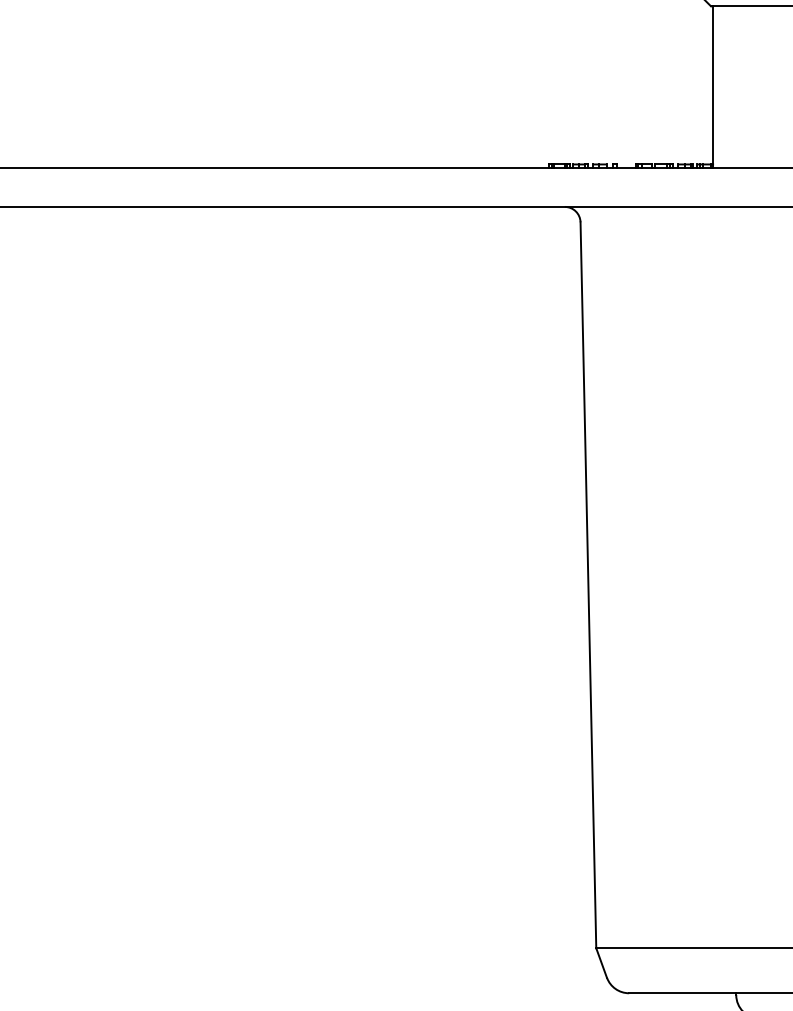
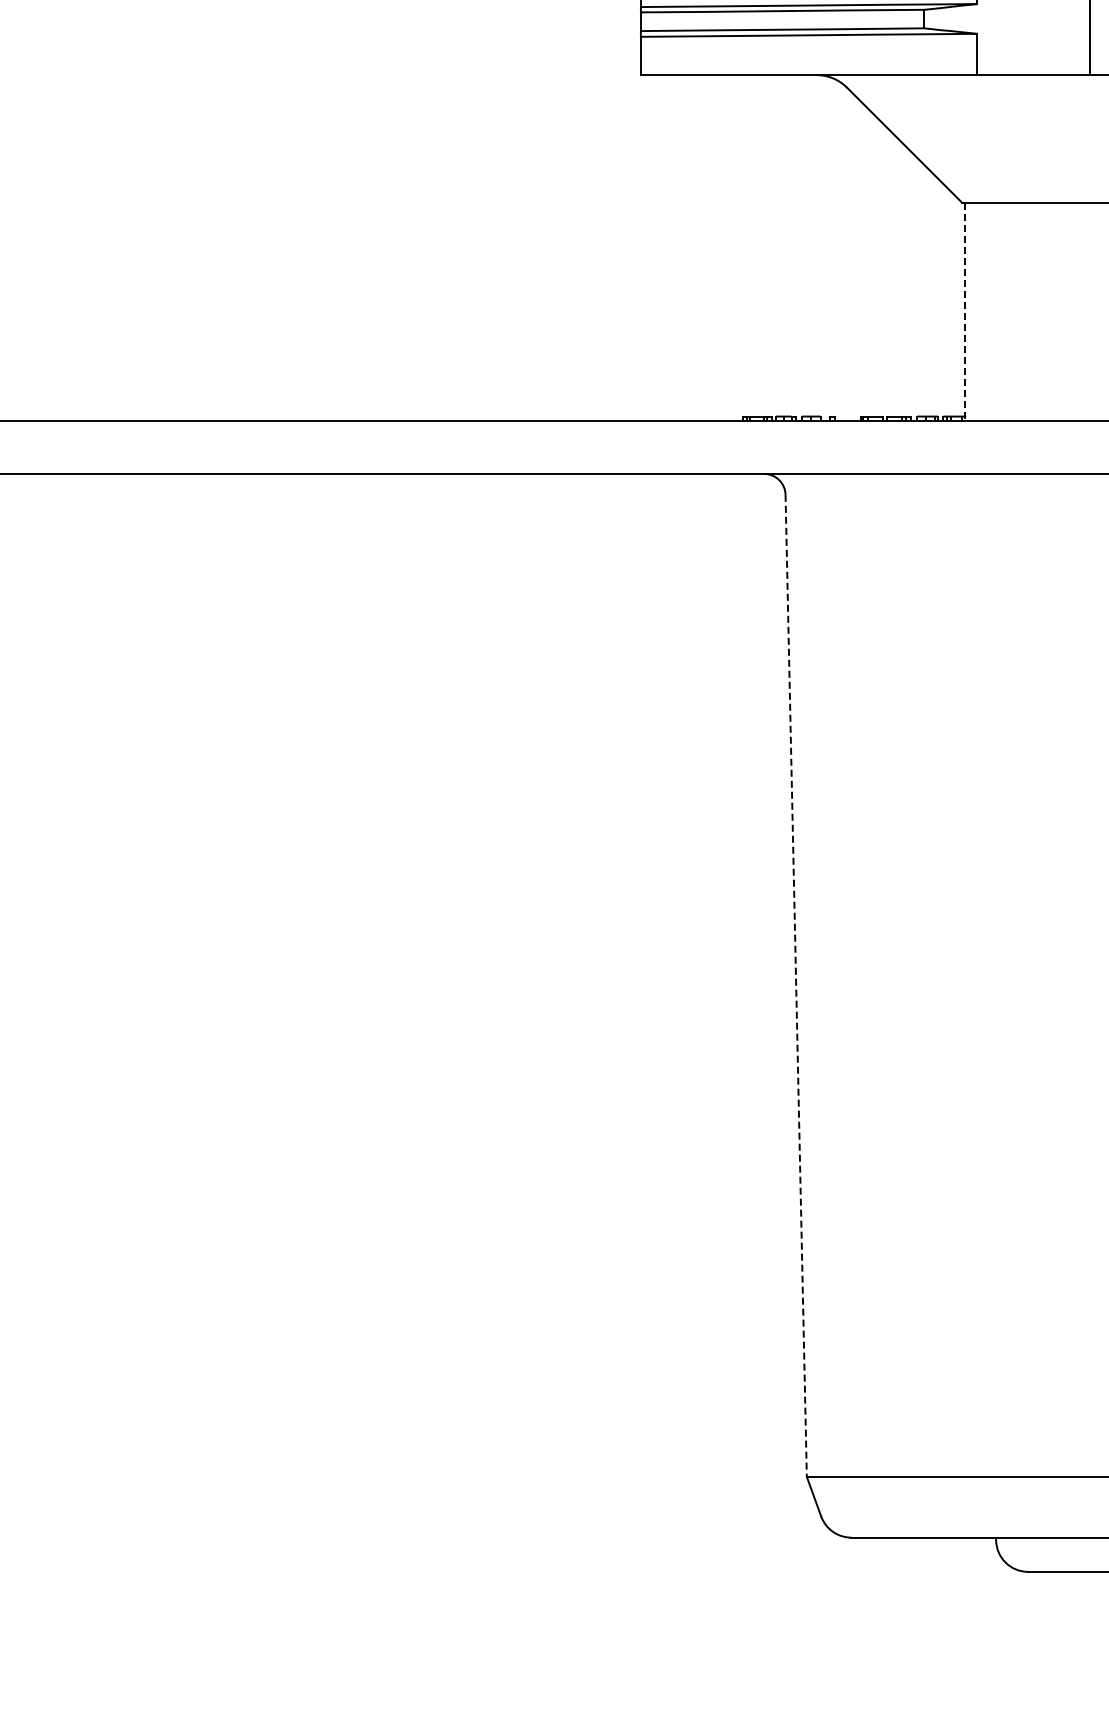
line: (713, 87) -> (965, 312), solid -> dashed
line: (588, 585) -> (796, 986), solid -> dashed

